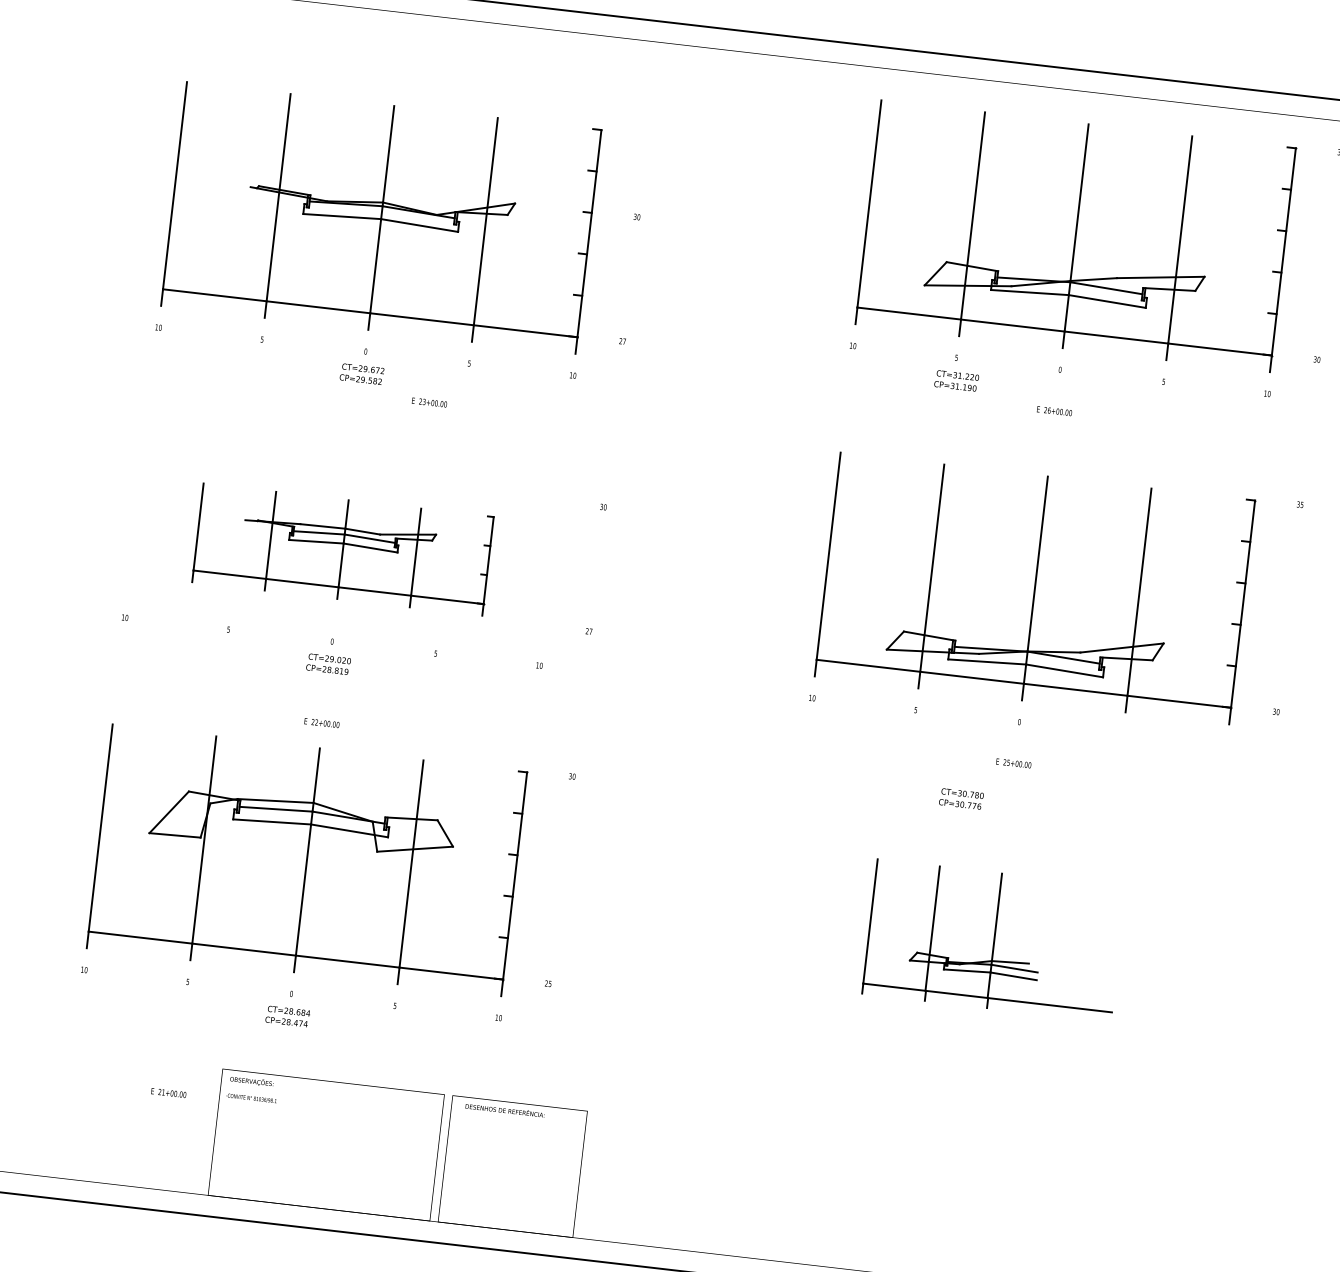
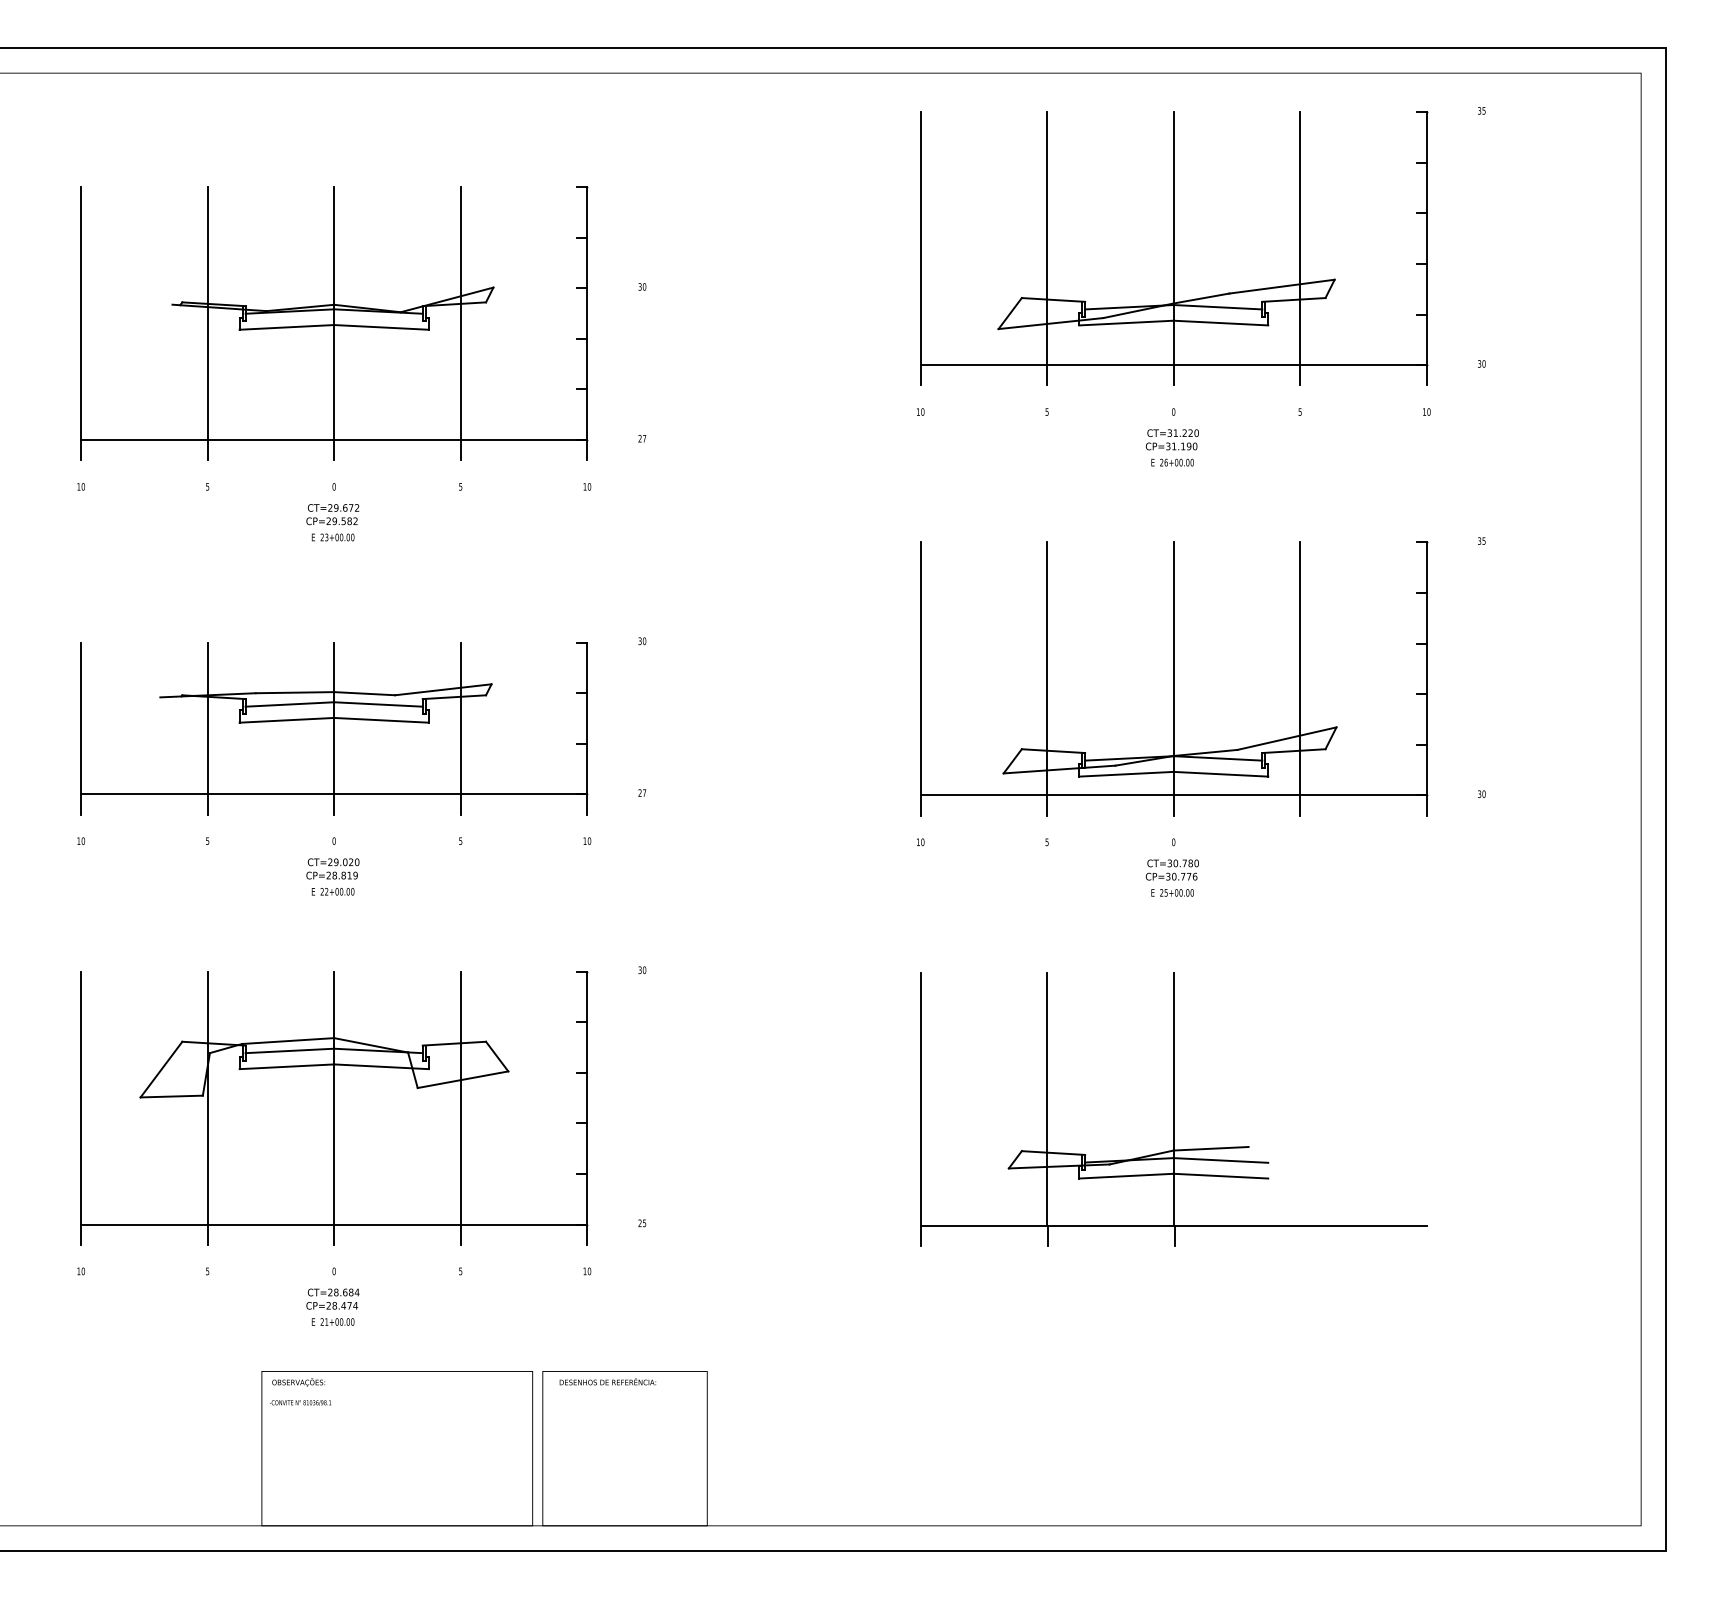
text: (955, 380) -> (1171, 439), moved
text: (429, 402) -> (332, 537), moved
part: (343, 549) -> (334, 728), size x1.43
text: (321, 722) -> (332, 891), moved
text: (960, 798) -> (1171, 869), moved
part: (993, 940) -> (1173, 1109), size x1.67
text: (168, 1092) -> (332, 1321), moved

